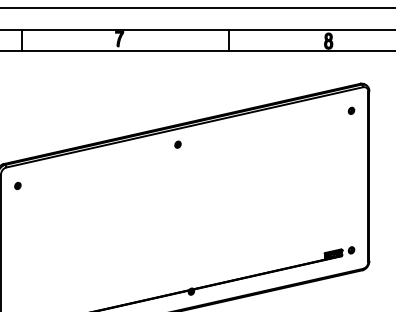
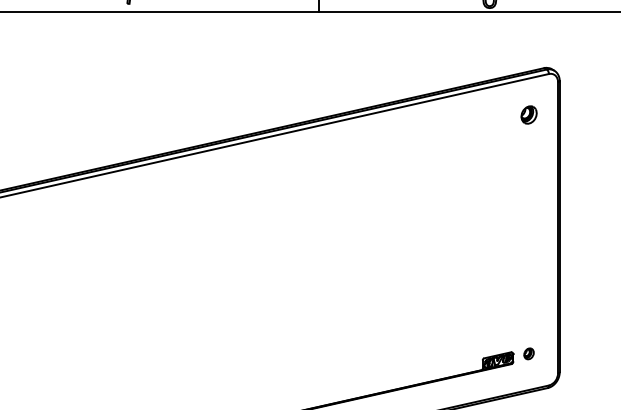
part: (351, 110) -> (528, 113), size x1.6
part: (177, 144) -> (230, 172), removed

